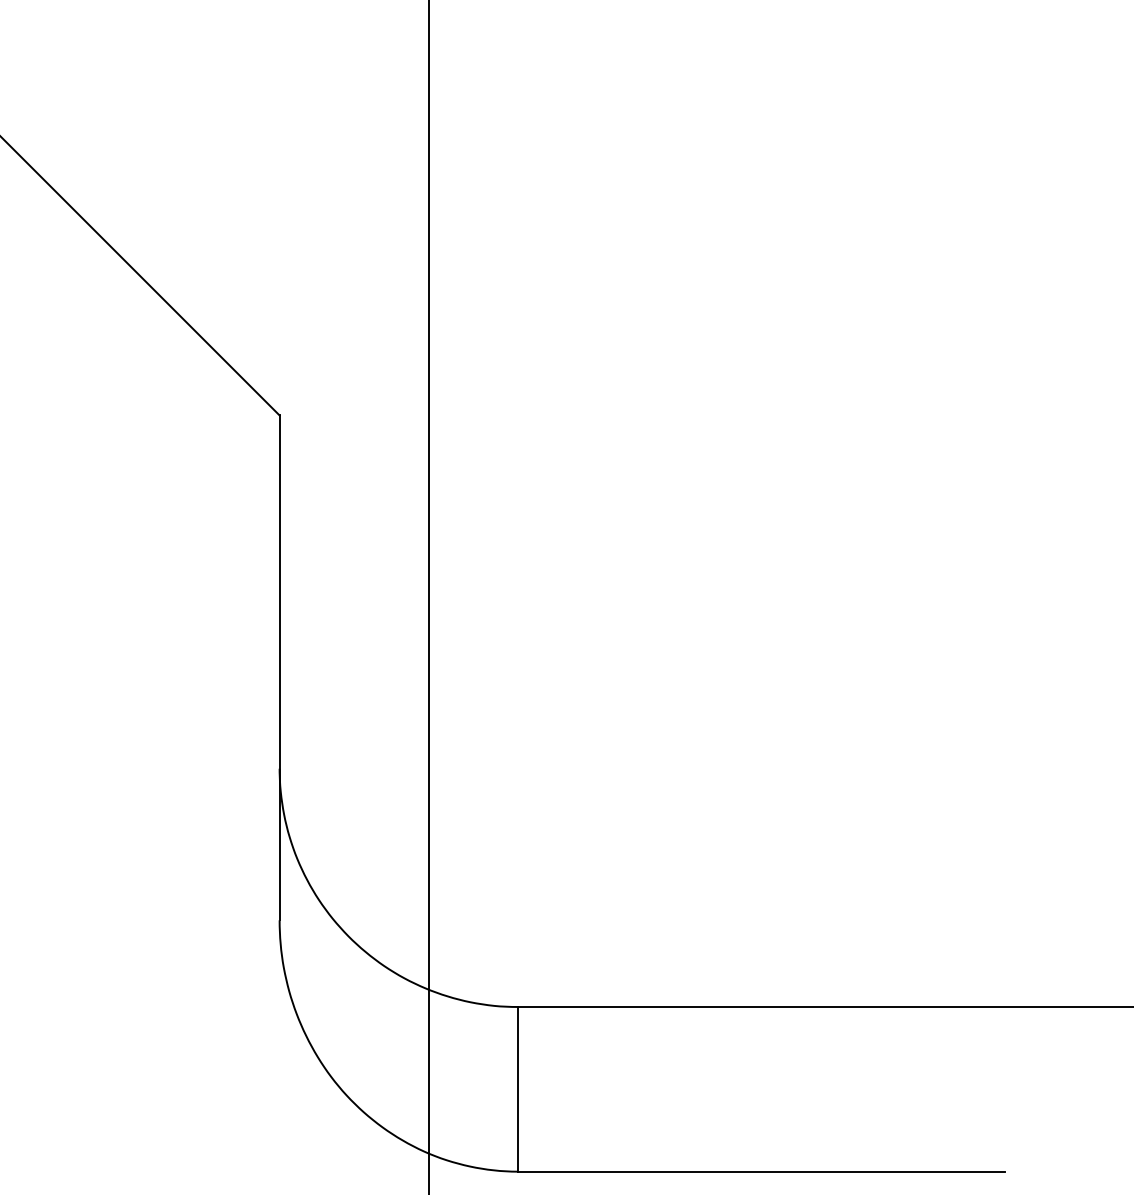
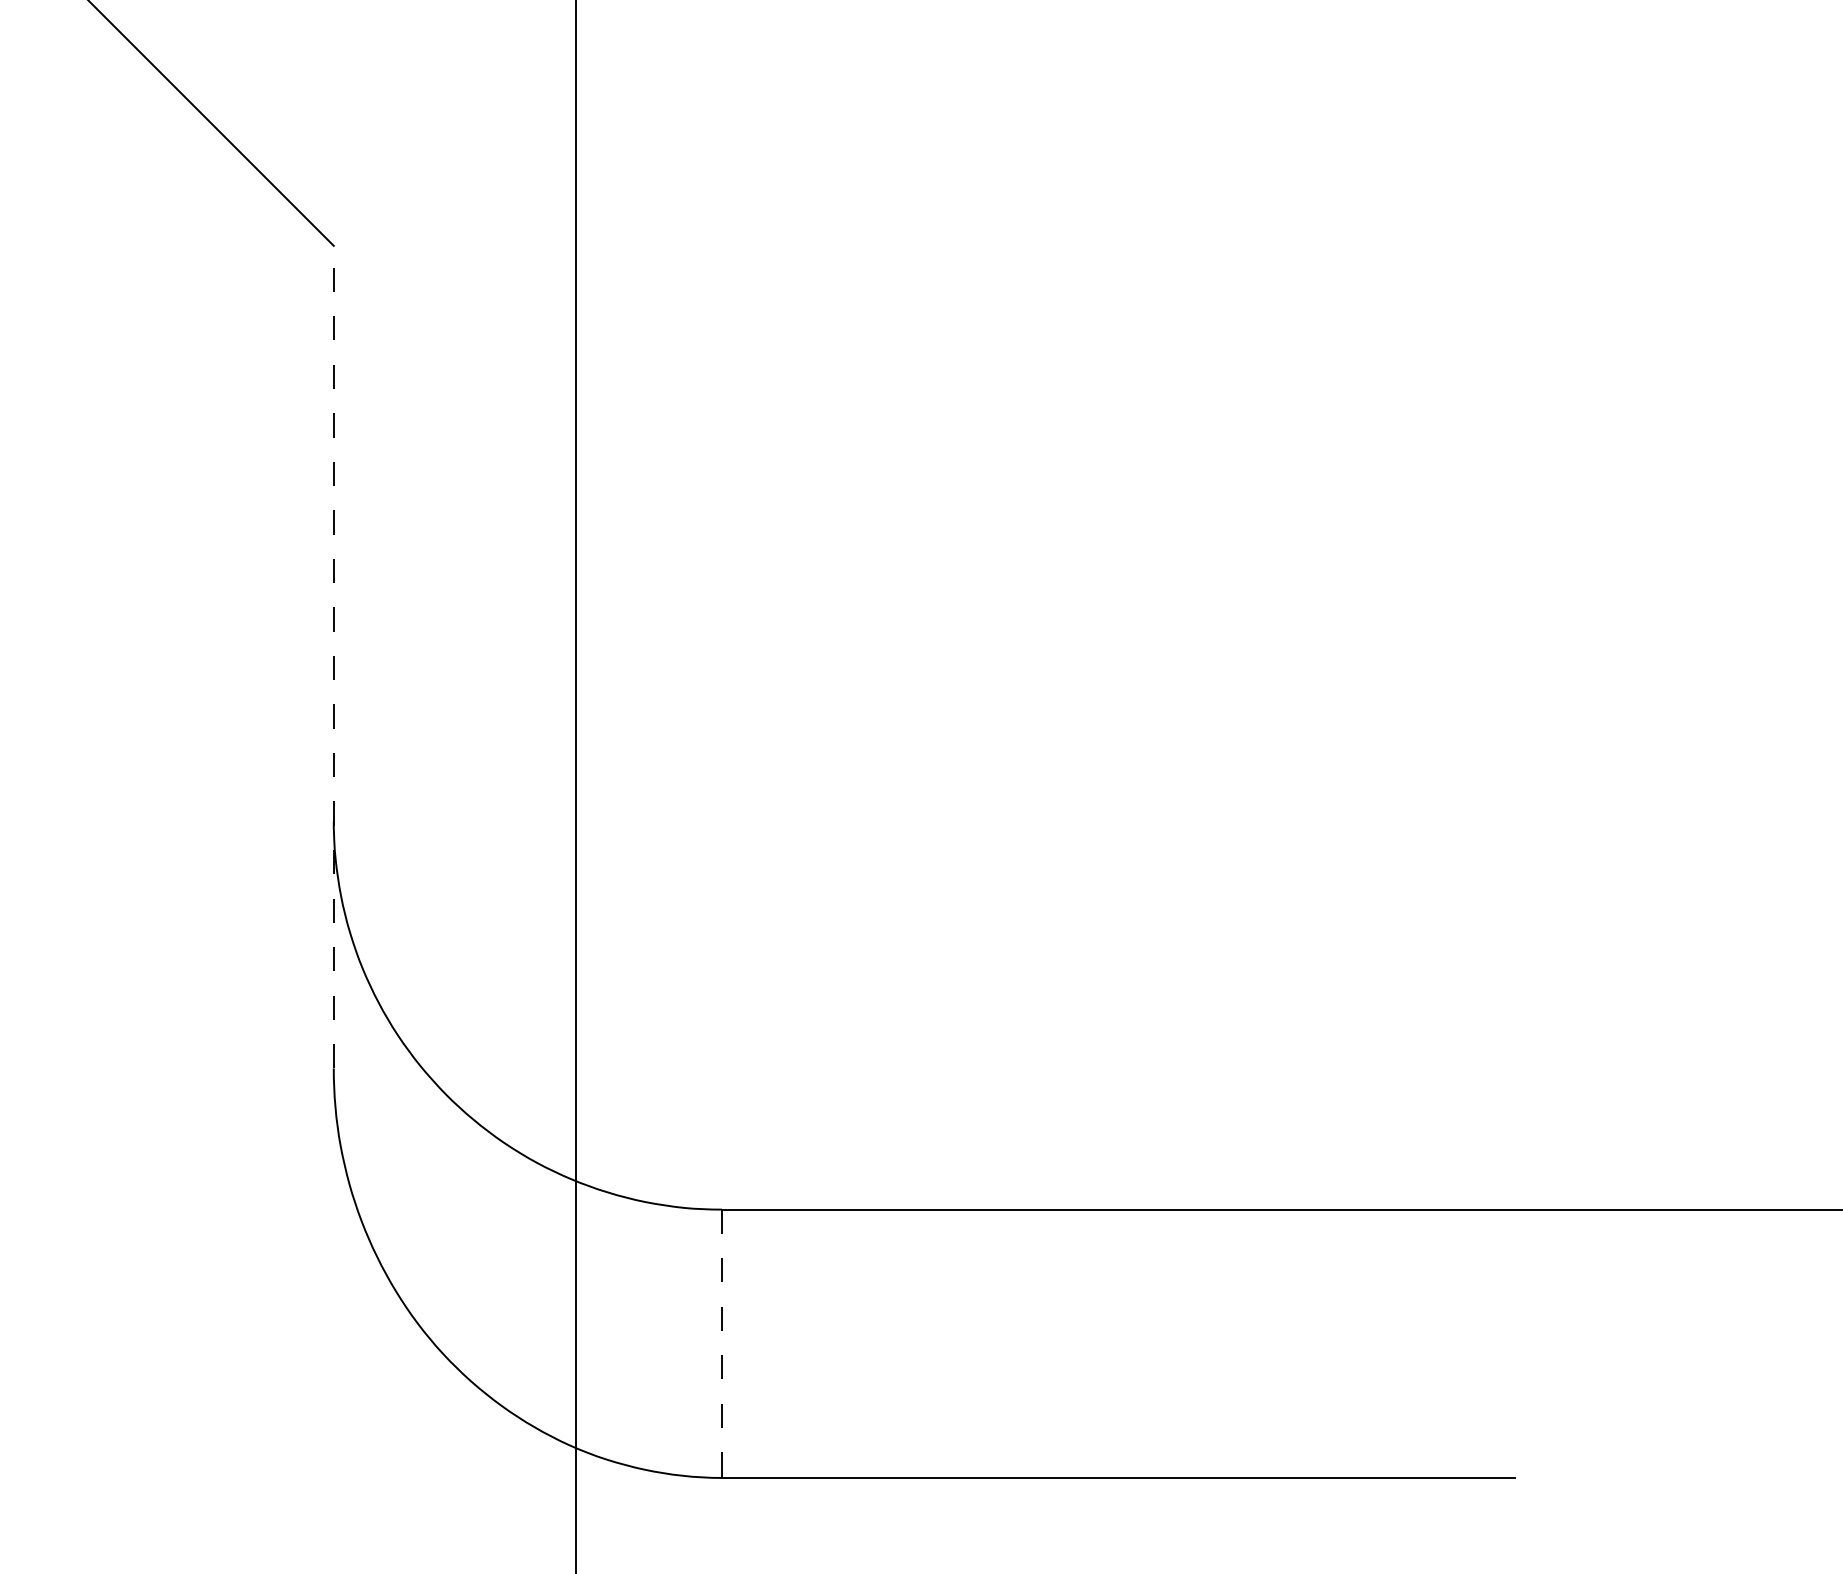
line: (279, 667) -> (333, 656), solid -> dashed
line: (517, 1089) -> (721, 1344), solid -> dashed

